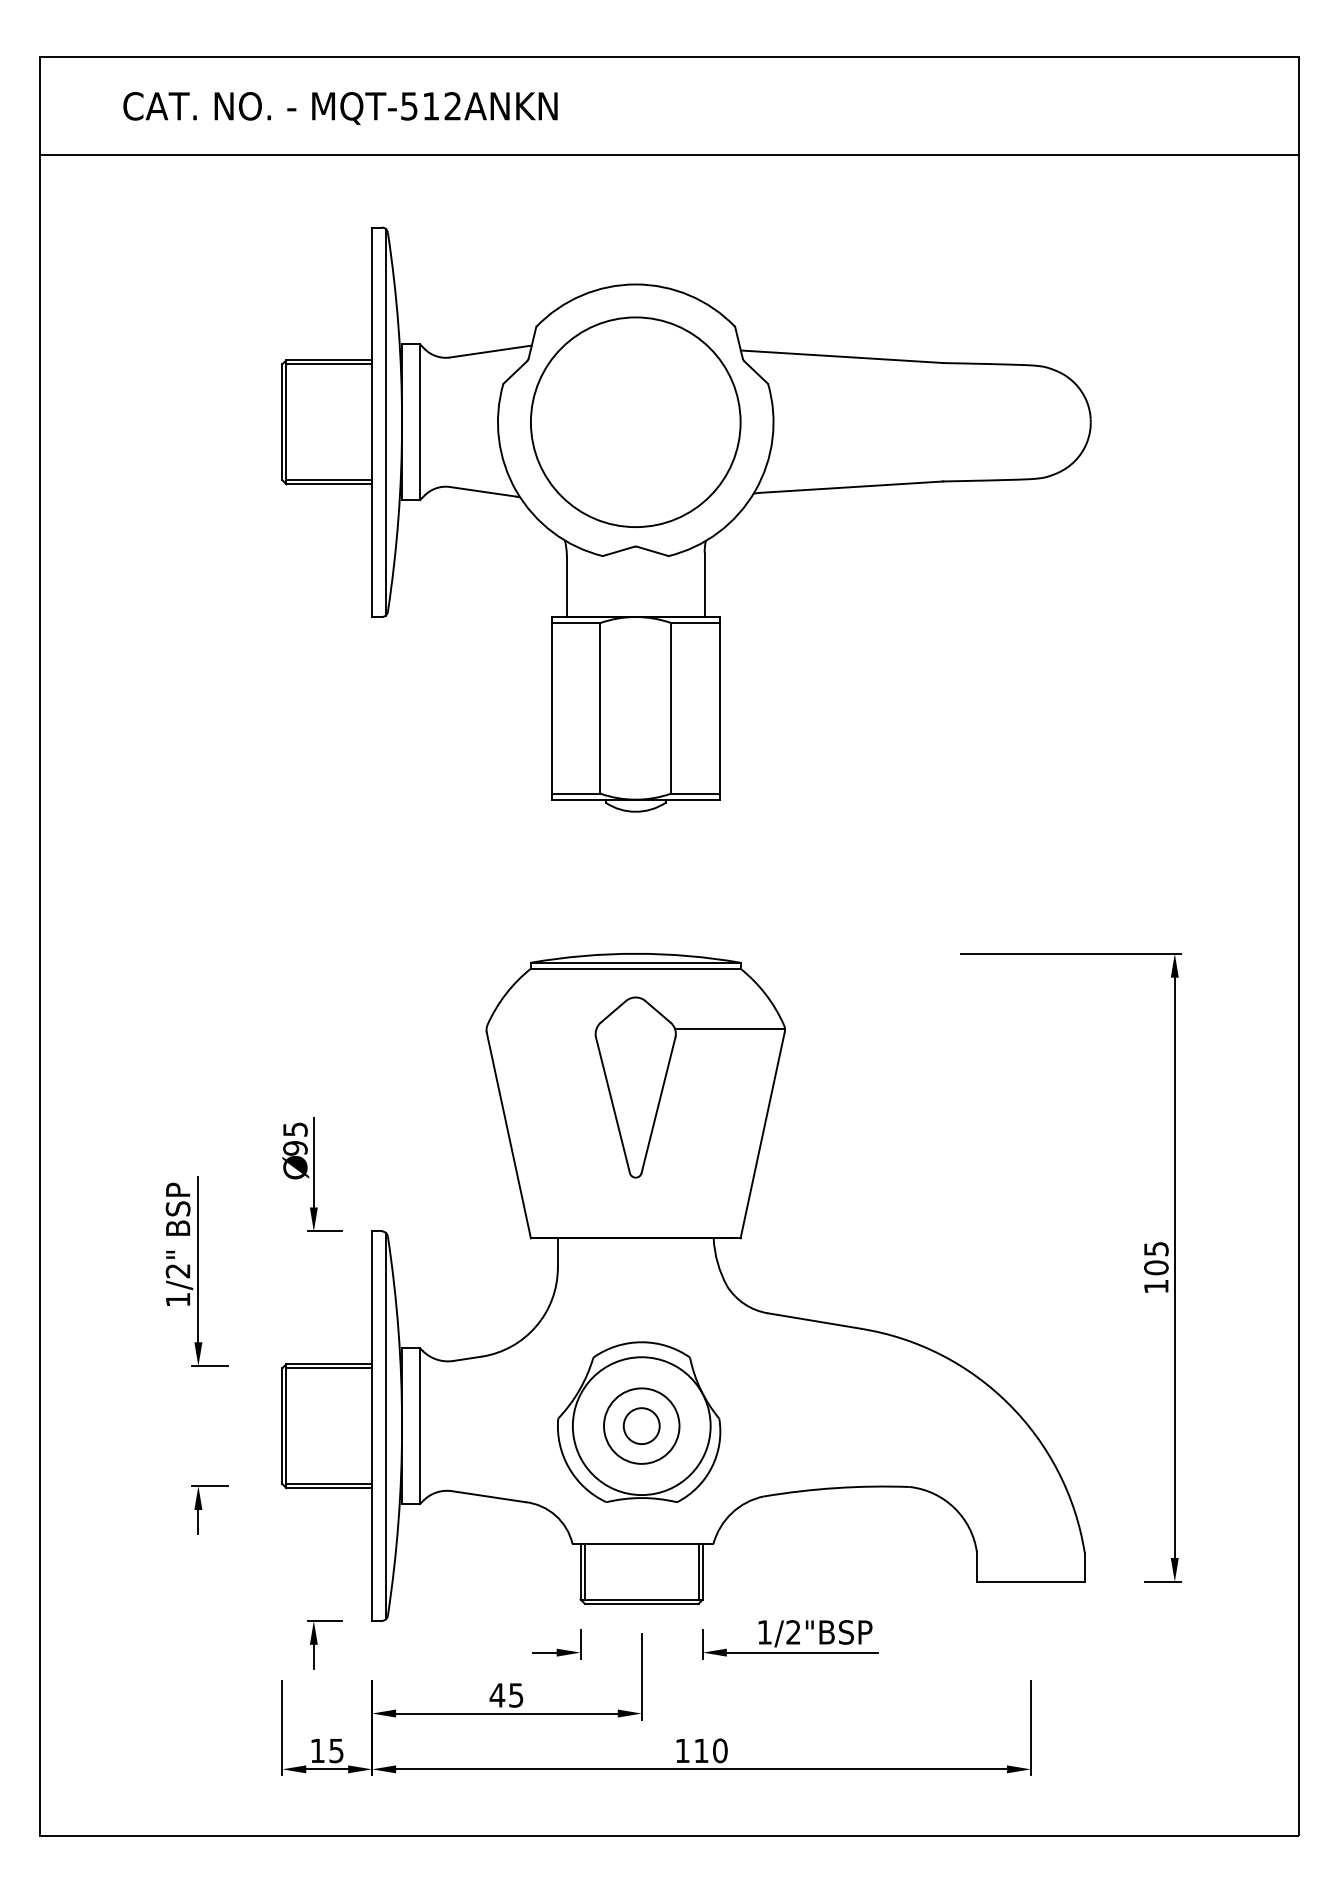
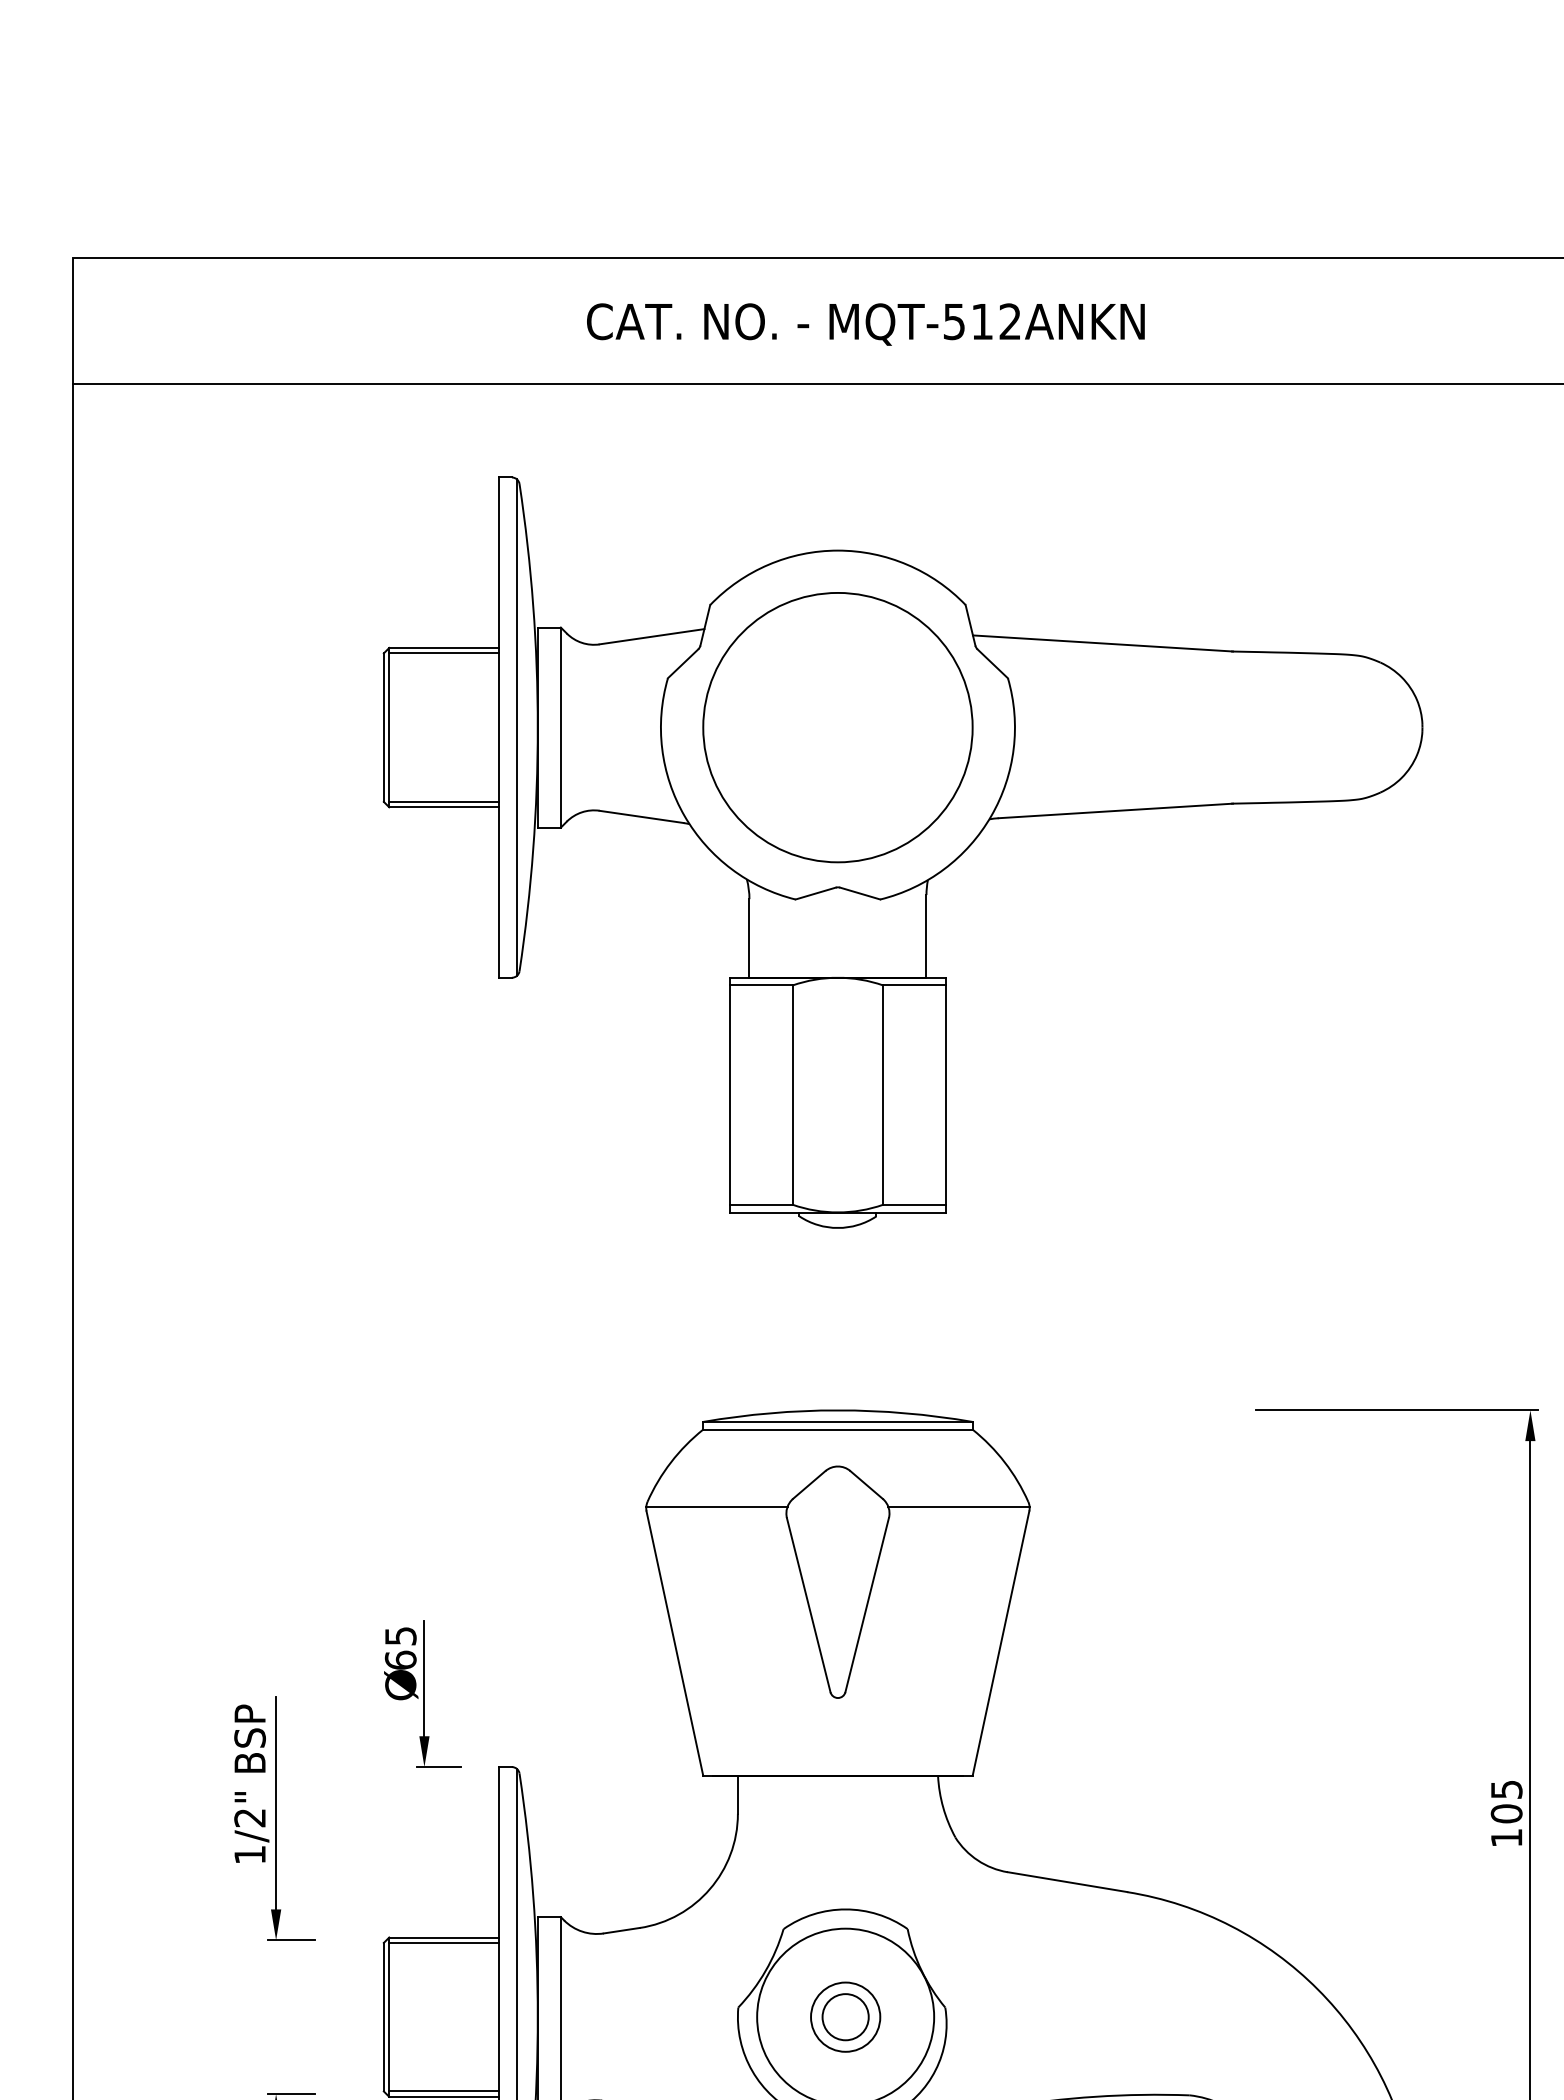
text: (340, 108) -> (865, 324), moved
line: (541, 1028) -> (716, 1506), added
text: (295, 1147) -> (400, 1659), 95 -> 65
circle: (641, 1426) -> (845, 2017), size x0.71

